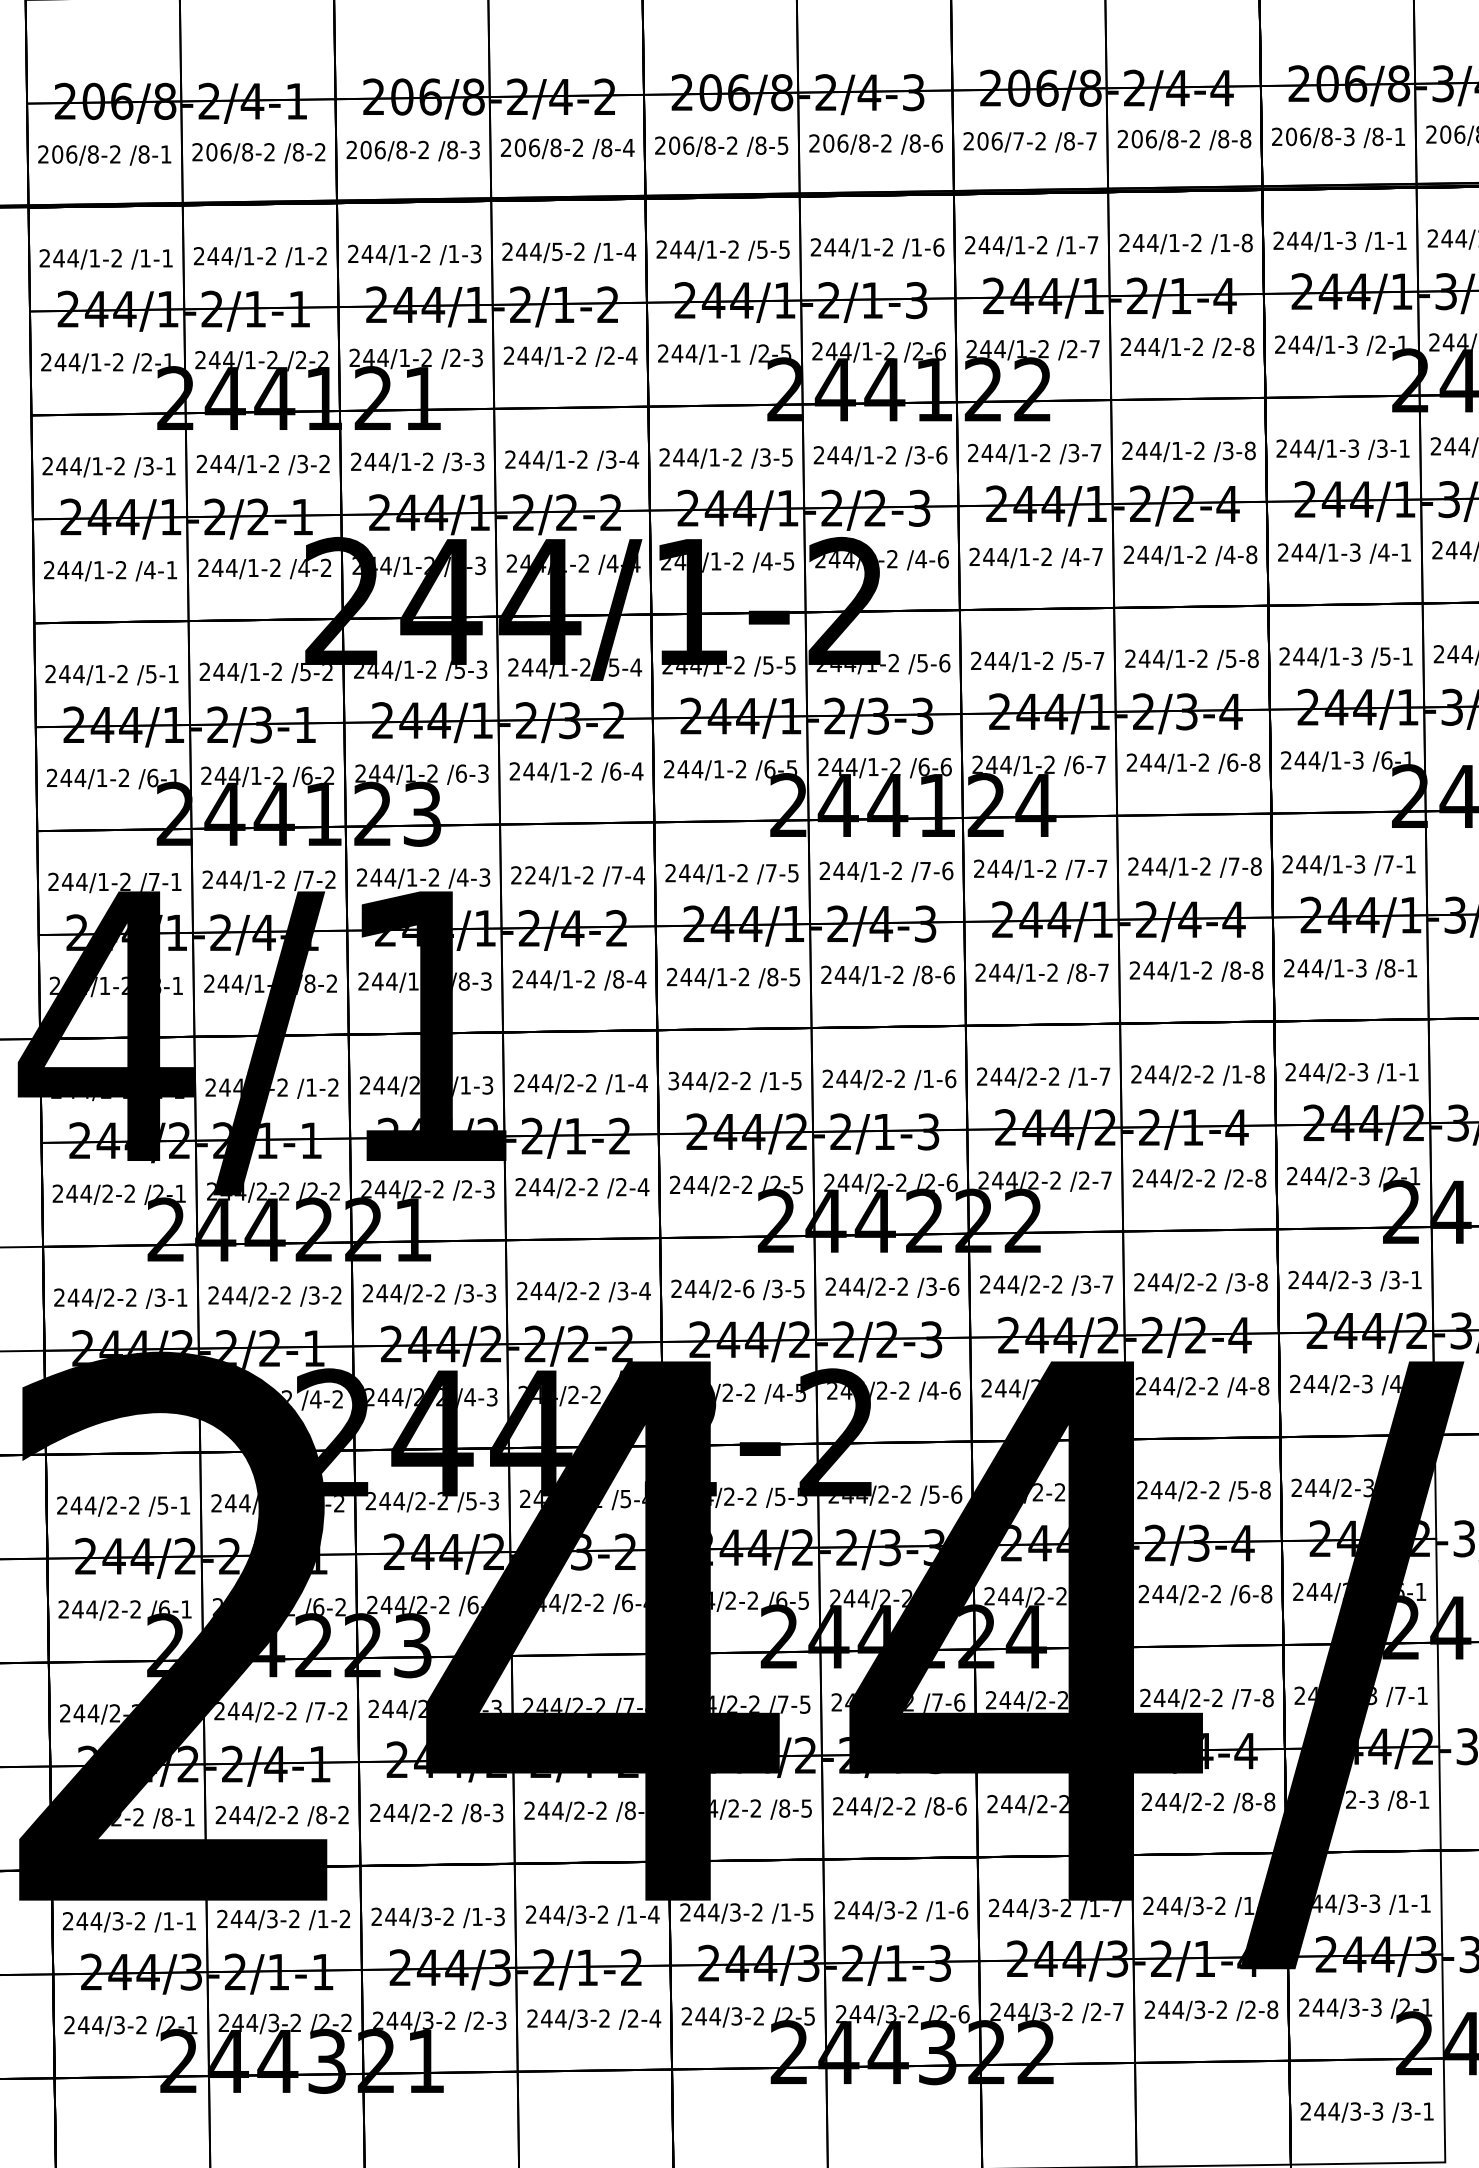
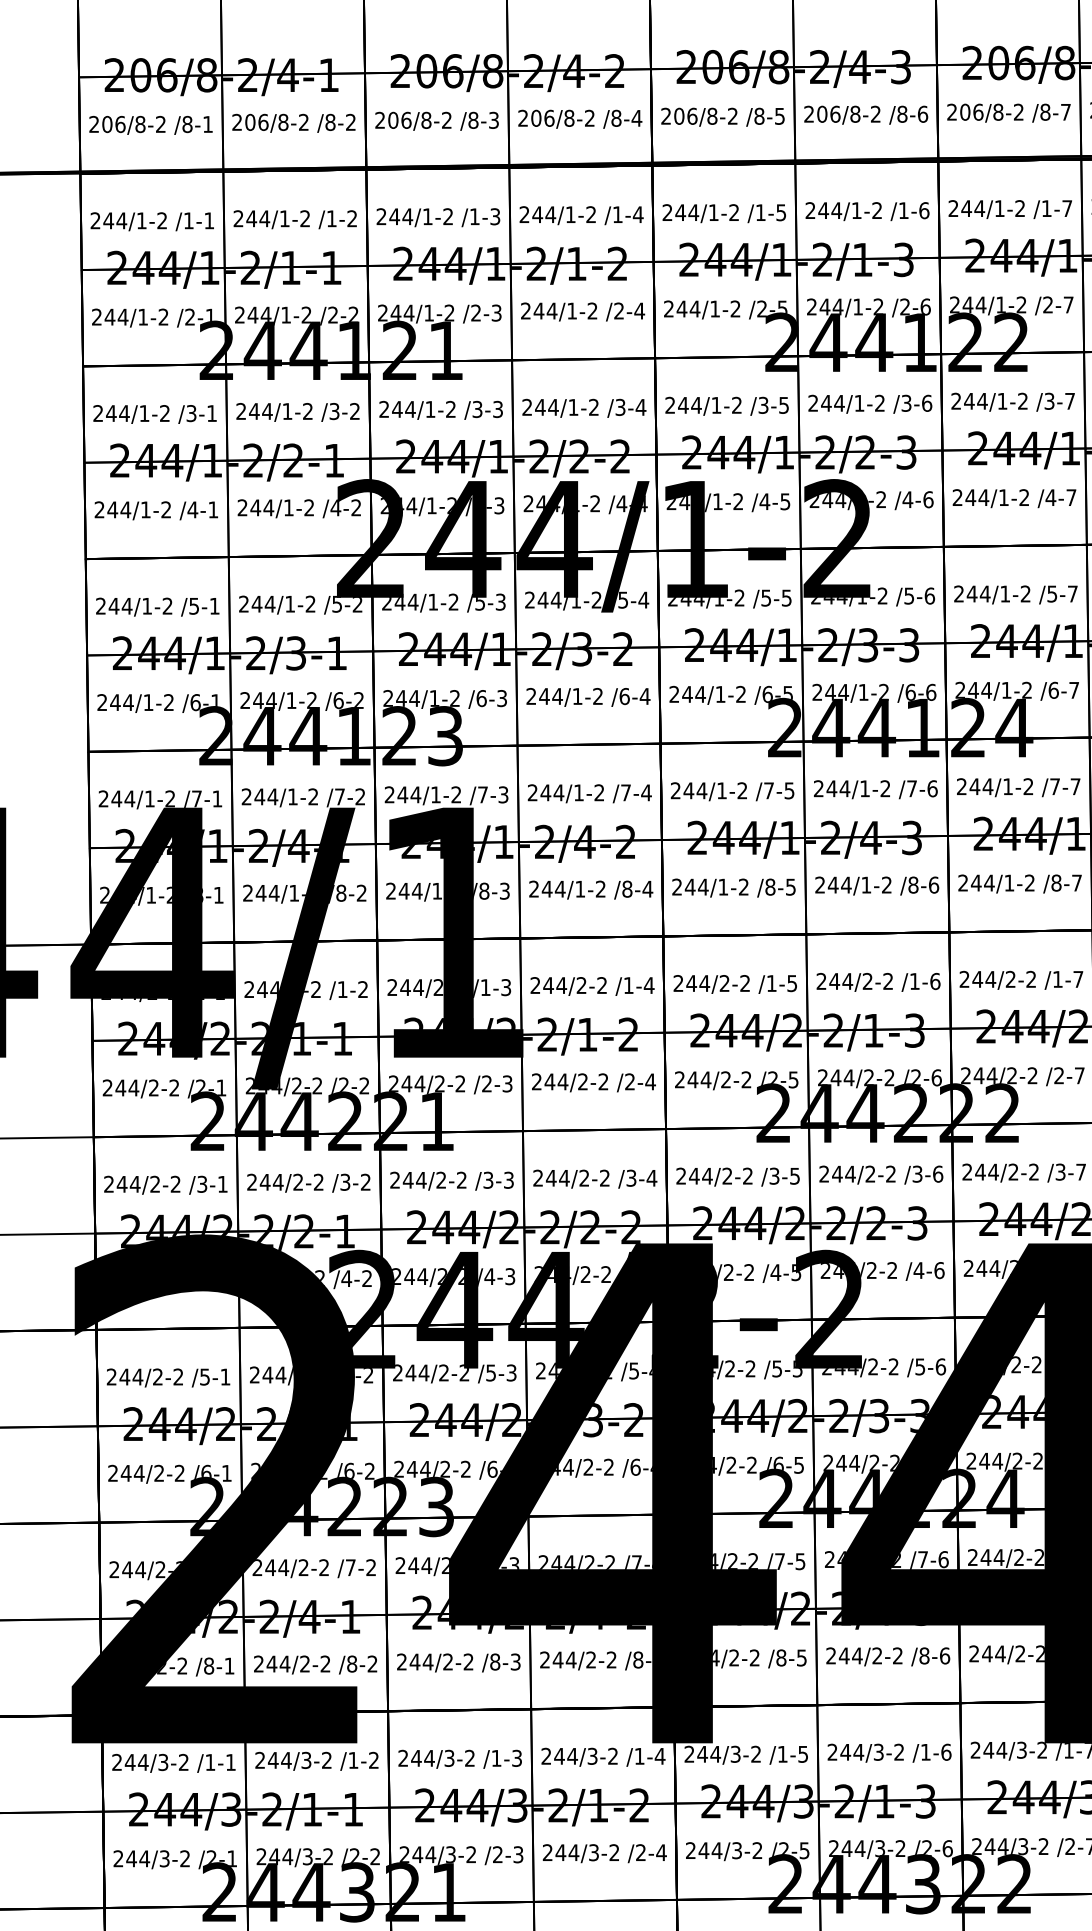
text: (1018, 141) -> (998, 112), 206/7-2 -> 206/8-2
text: (762, 249) -> (760, 212), /5-5 -> /1-5
text: (557, 251) -> (570, 214), 244/5-2 -> 244/1-2
text: (735, 353) -> (735, 308), 244/1-1 -> 244/1-2
text: (530, 875) -> (545, 792), 224/1-2 -> 244/1-2
text: (462, 877) -> (482, 794), /4-3 -> /7-3
text: (673, 1081) -> (678, 983), 344/2-2 -> 244/2-2
text: (748, 1288) -> (747, 1175), 244/2-6 -> 244/2-2

